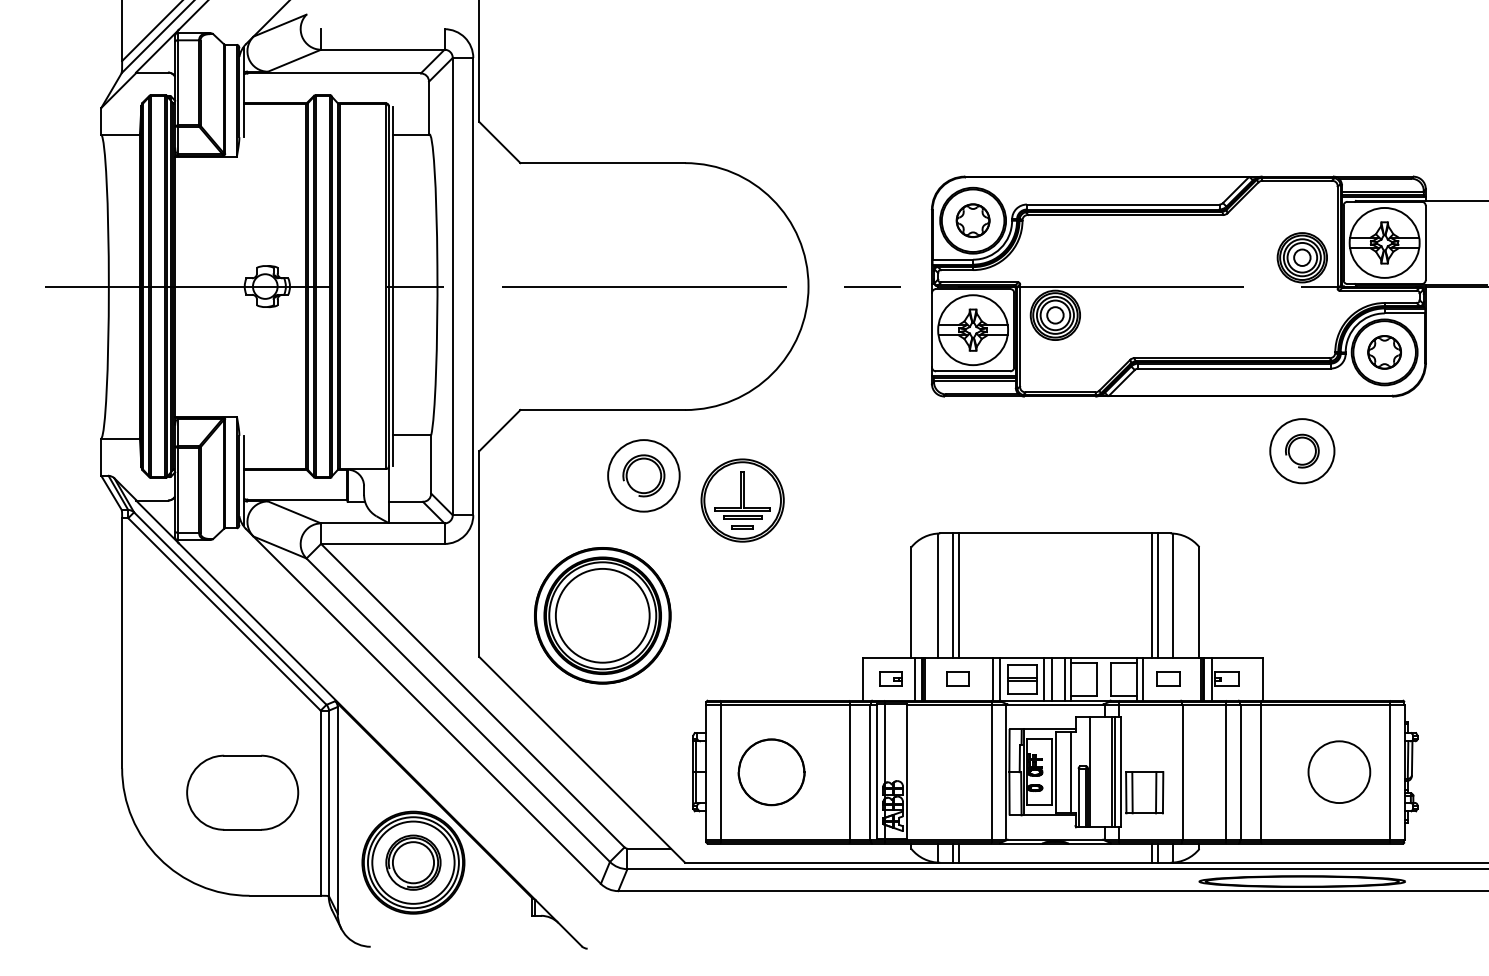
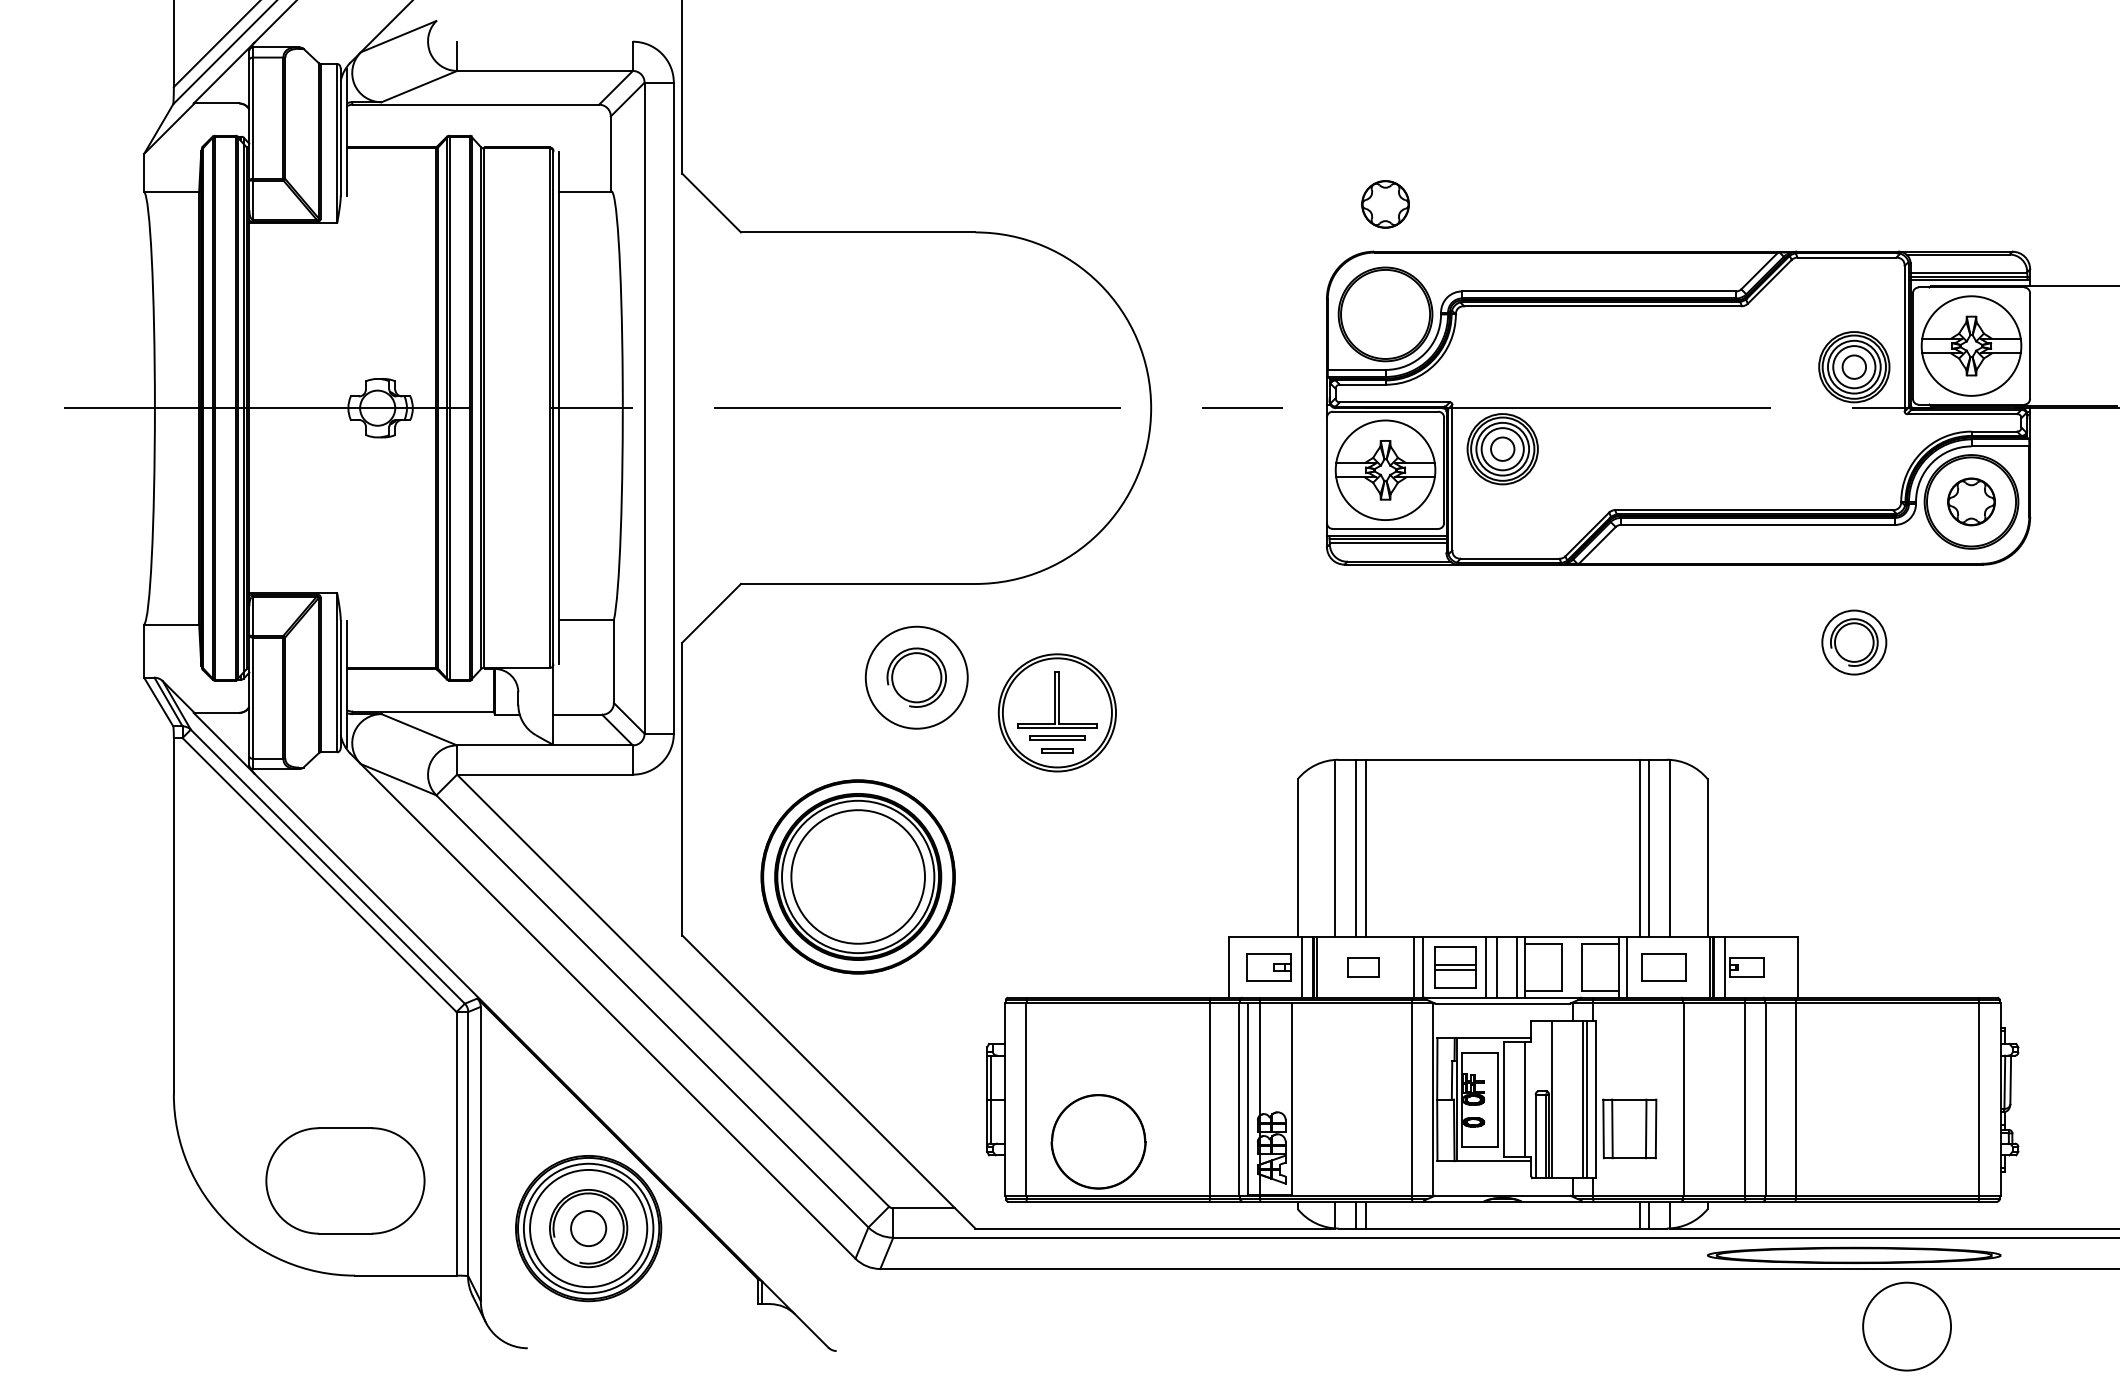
part: (973, 220) -> (1385, 204), moved
circle: (1302, 451) -> (1854, 642), size x0.7
part: (890, 679) -> (1268, 967), size x1.4
part: (1168, 679) -> (1663, 967), size x1.4
part: (771, 772) -> (1098, 1141), moved
circle: (1338, 772) -> (1906, 1326), moved
part: (242, 792) -> (345, 1180), moved
circle: (413, 862) -> (588, 1228), size x0.6

